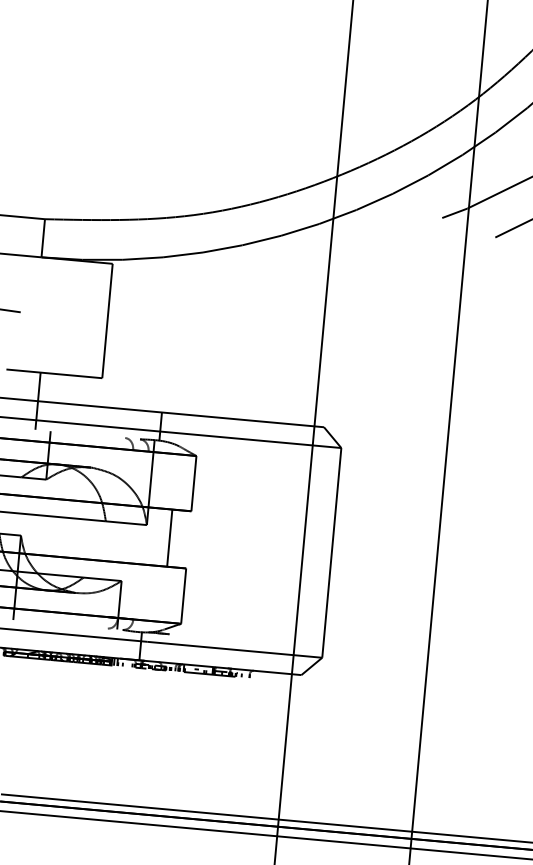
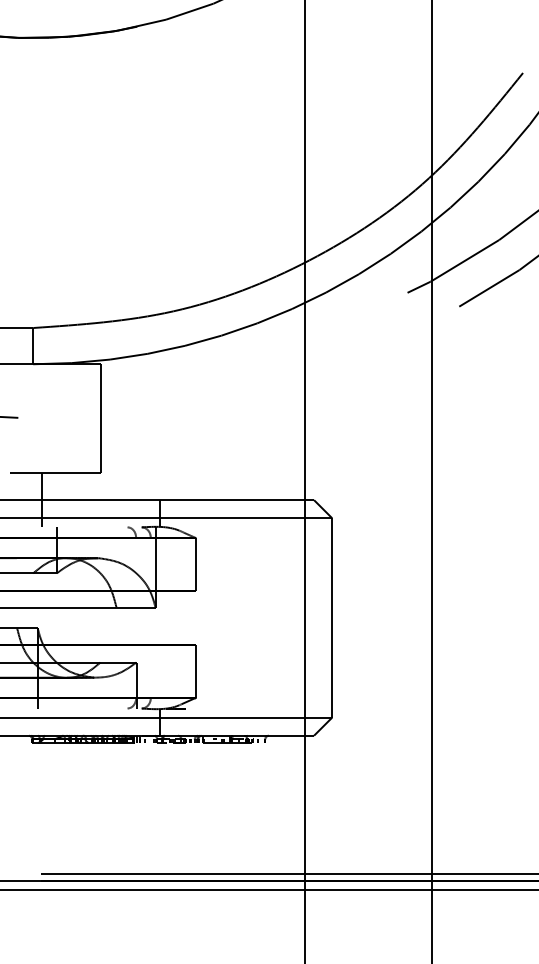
line: (170, 537) -> (178, 617), removed

